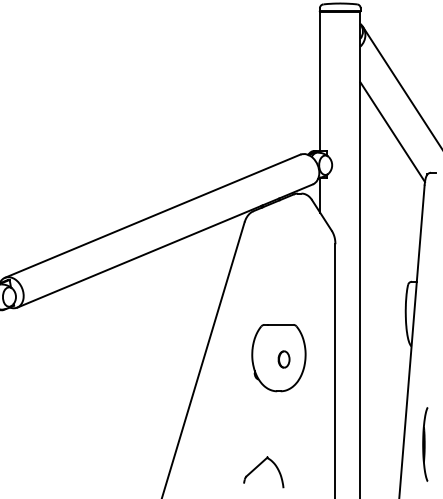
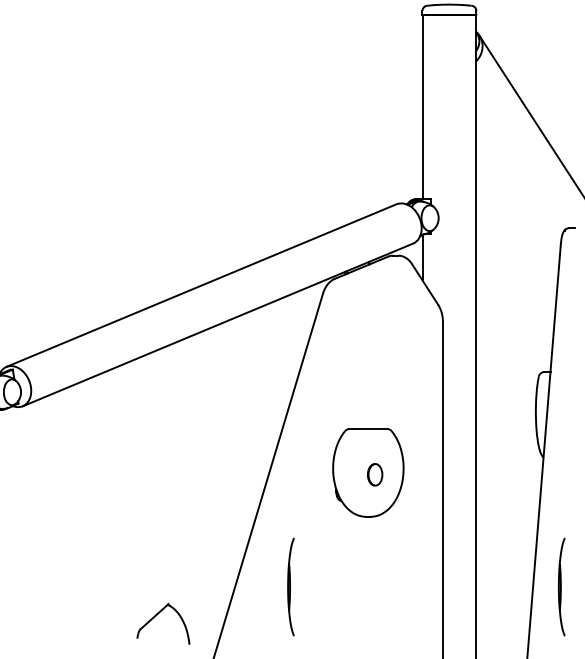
line: (392, 131) -> (518, 173), removed
part: (220, 444) -> (291, 587), added
part: (259, 466) -> (157, 616), moved

